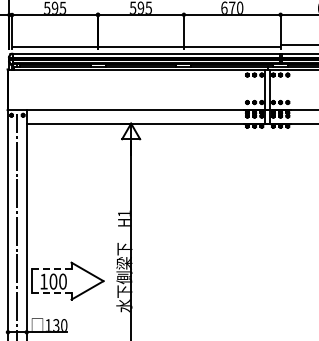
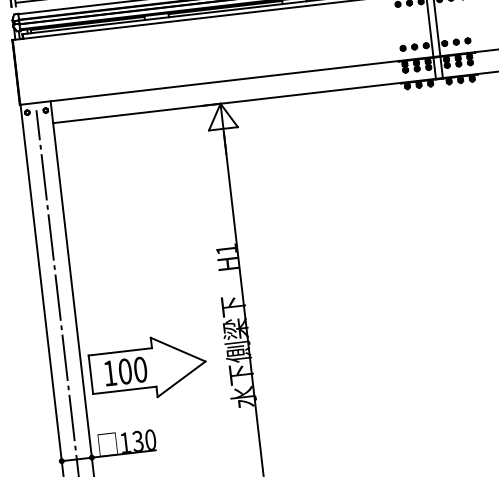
line: (51, 269) -> (119, 352), dashed -> solid
line: (51, 293) -> (124, 390), dashed -> solid

